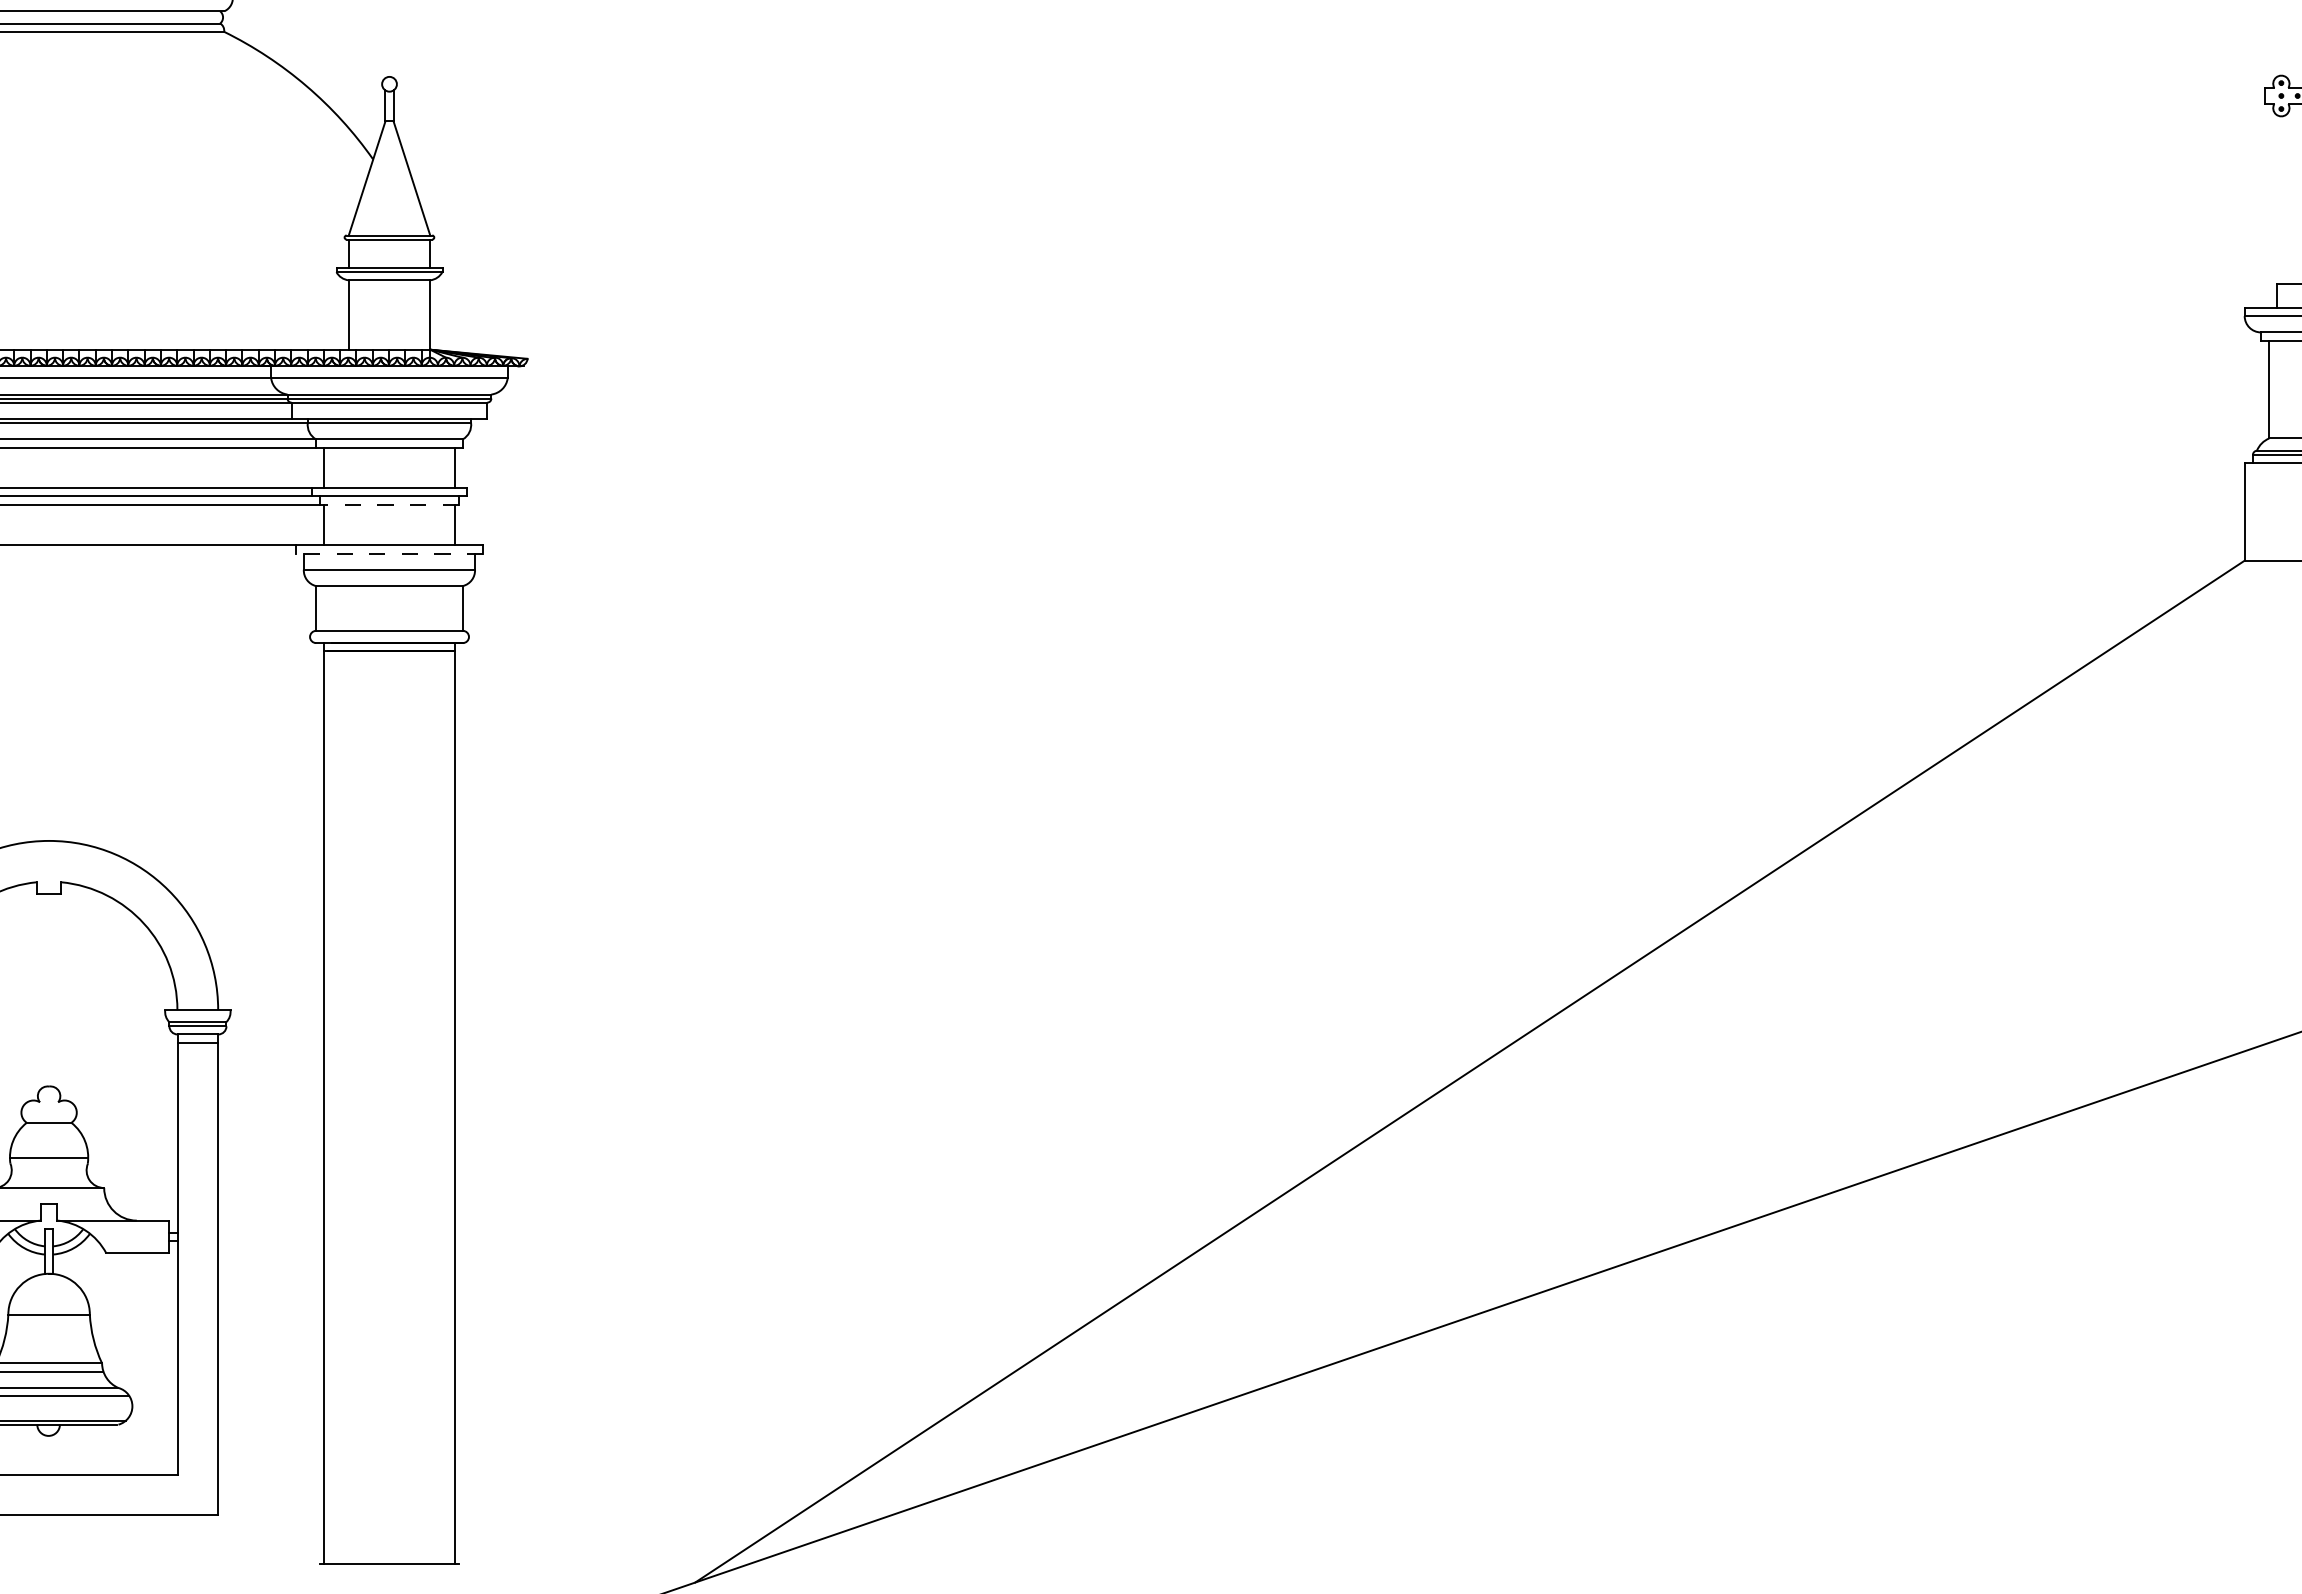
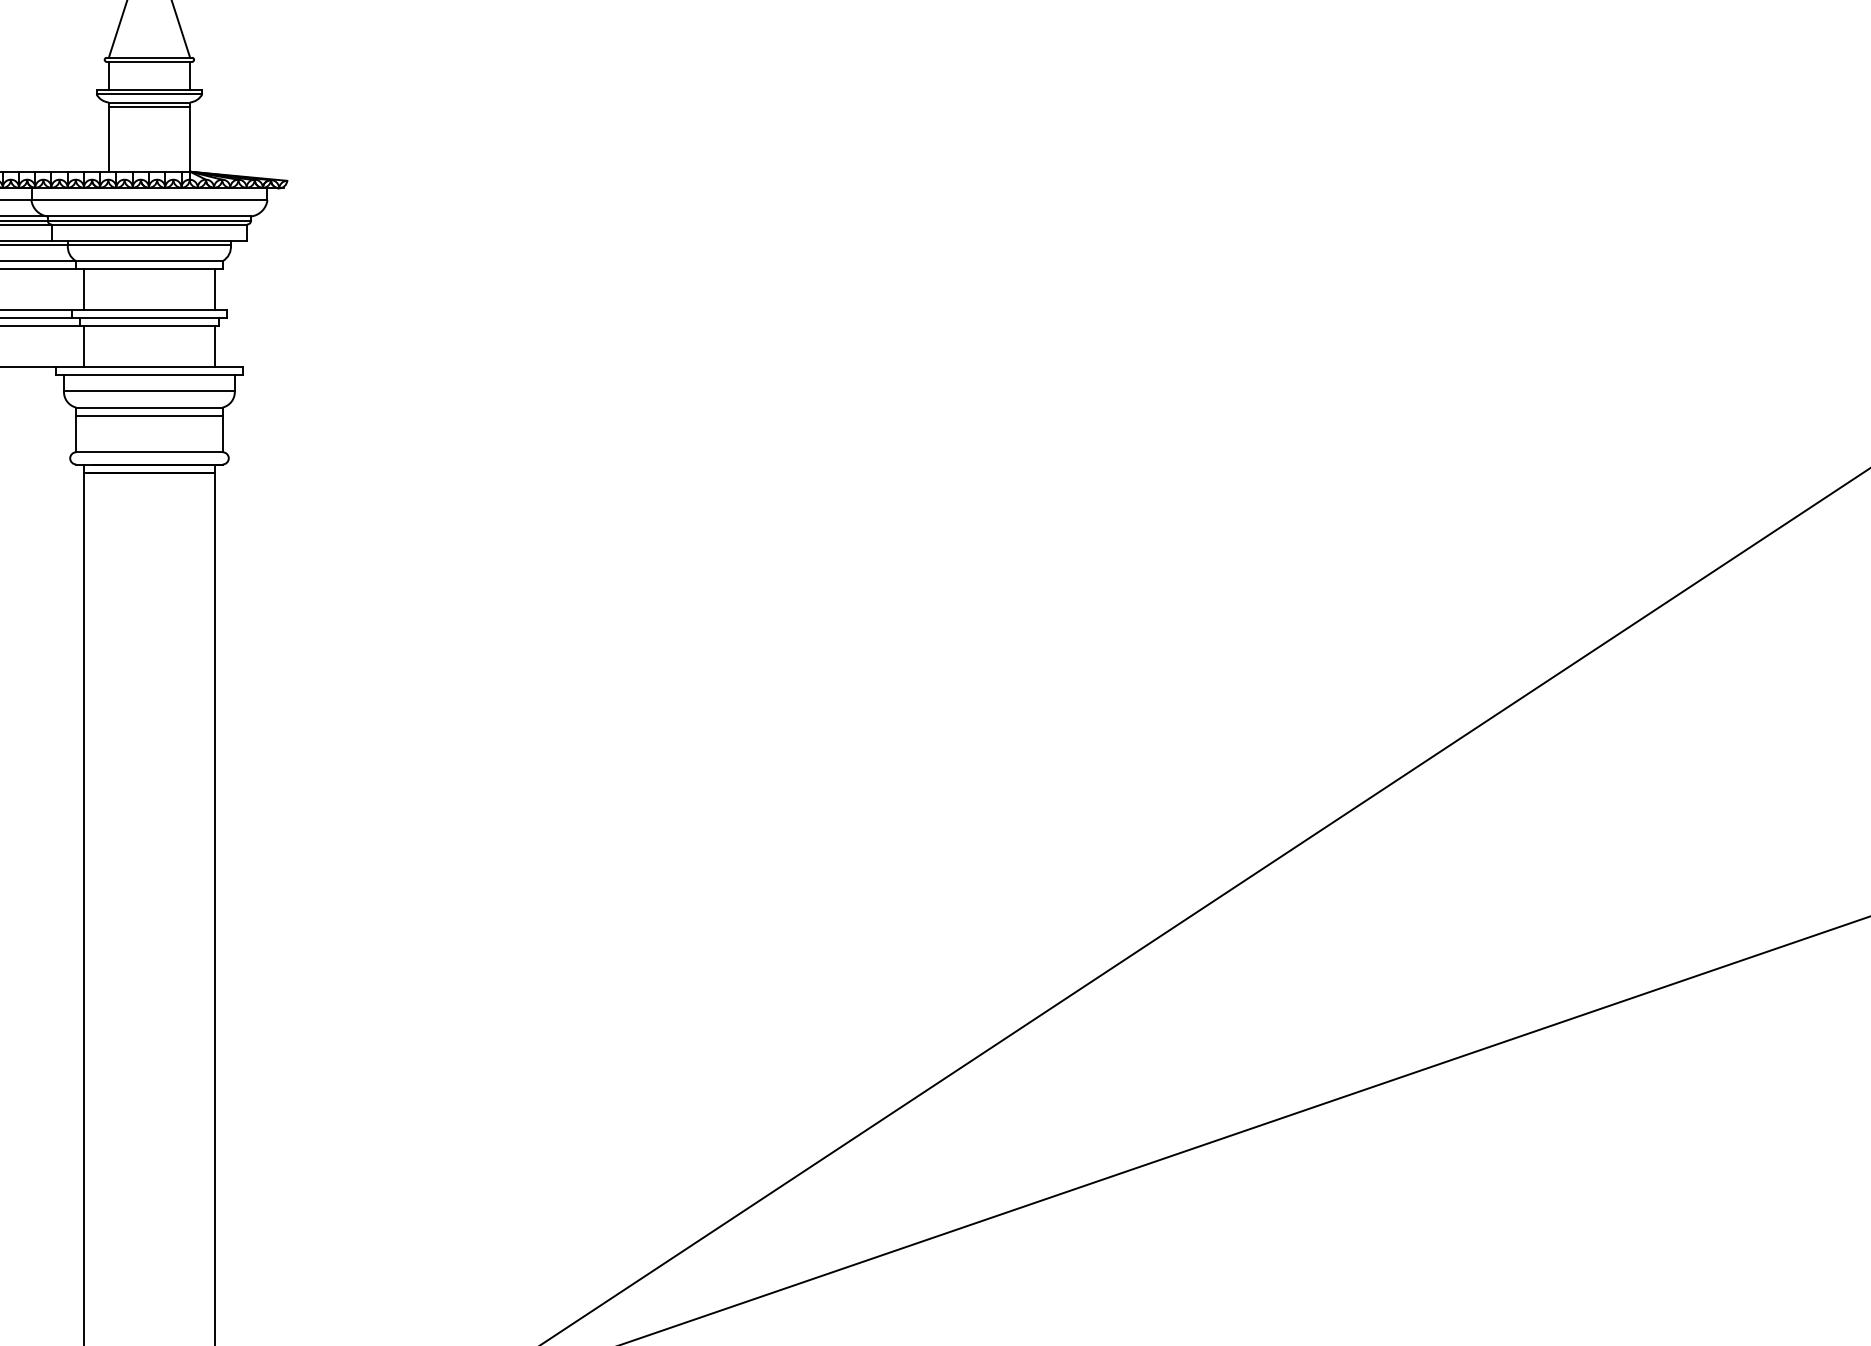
line: (389, 284) -> (149, 106), added
line: (389, 504) -> (149, 326), dashed -> solid
line: (389, 553) -> (149, 375), dashed -> solid
line: (389, 594) -> (149, 415), added

